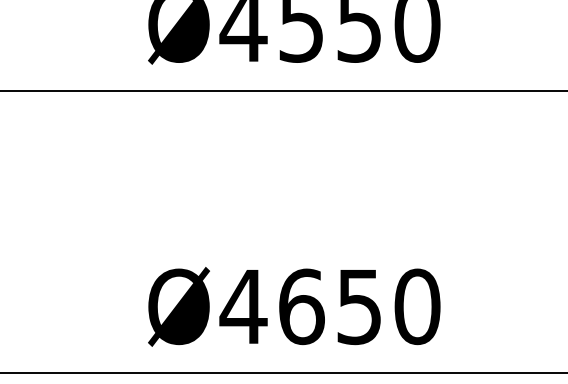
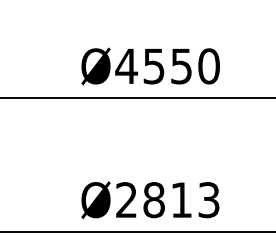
text: (329, 307) -> (167, 200), Ø4650 -> Ø2813

